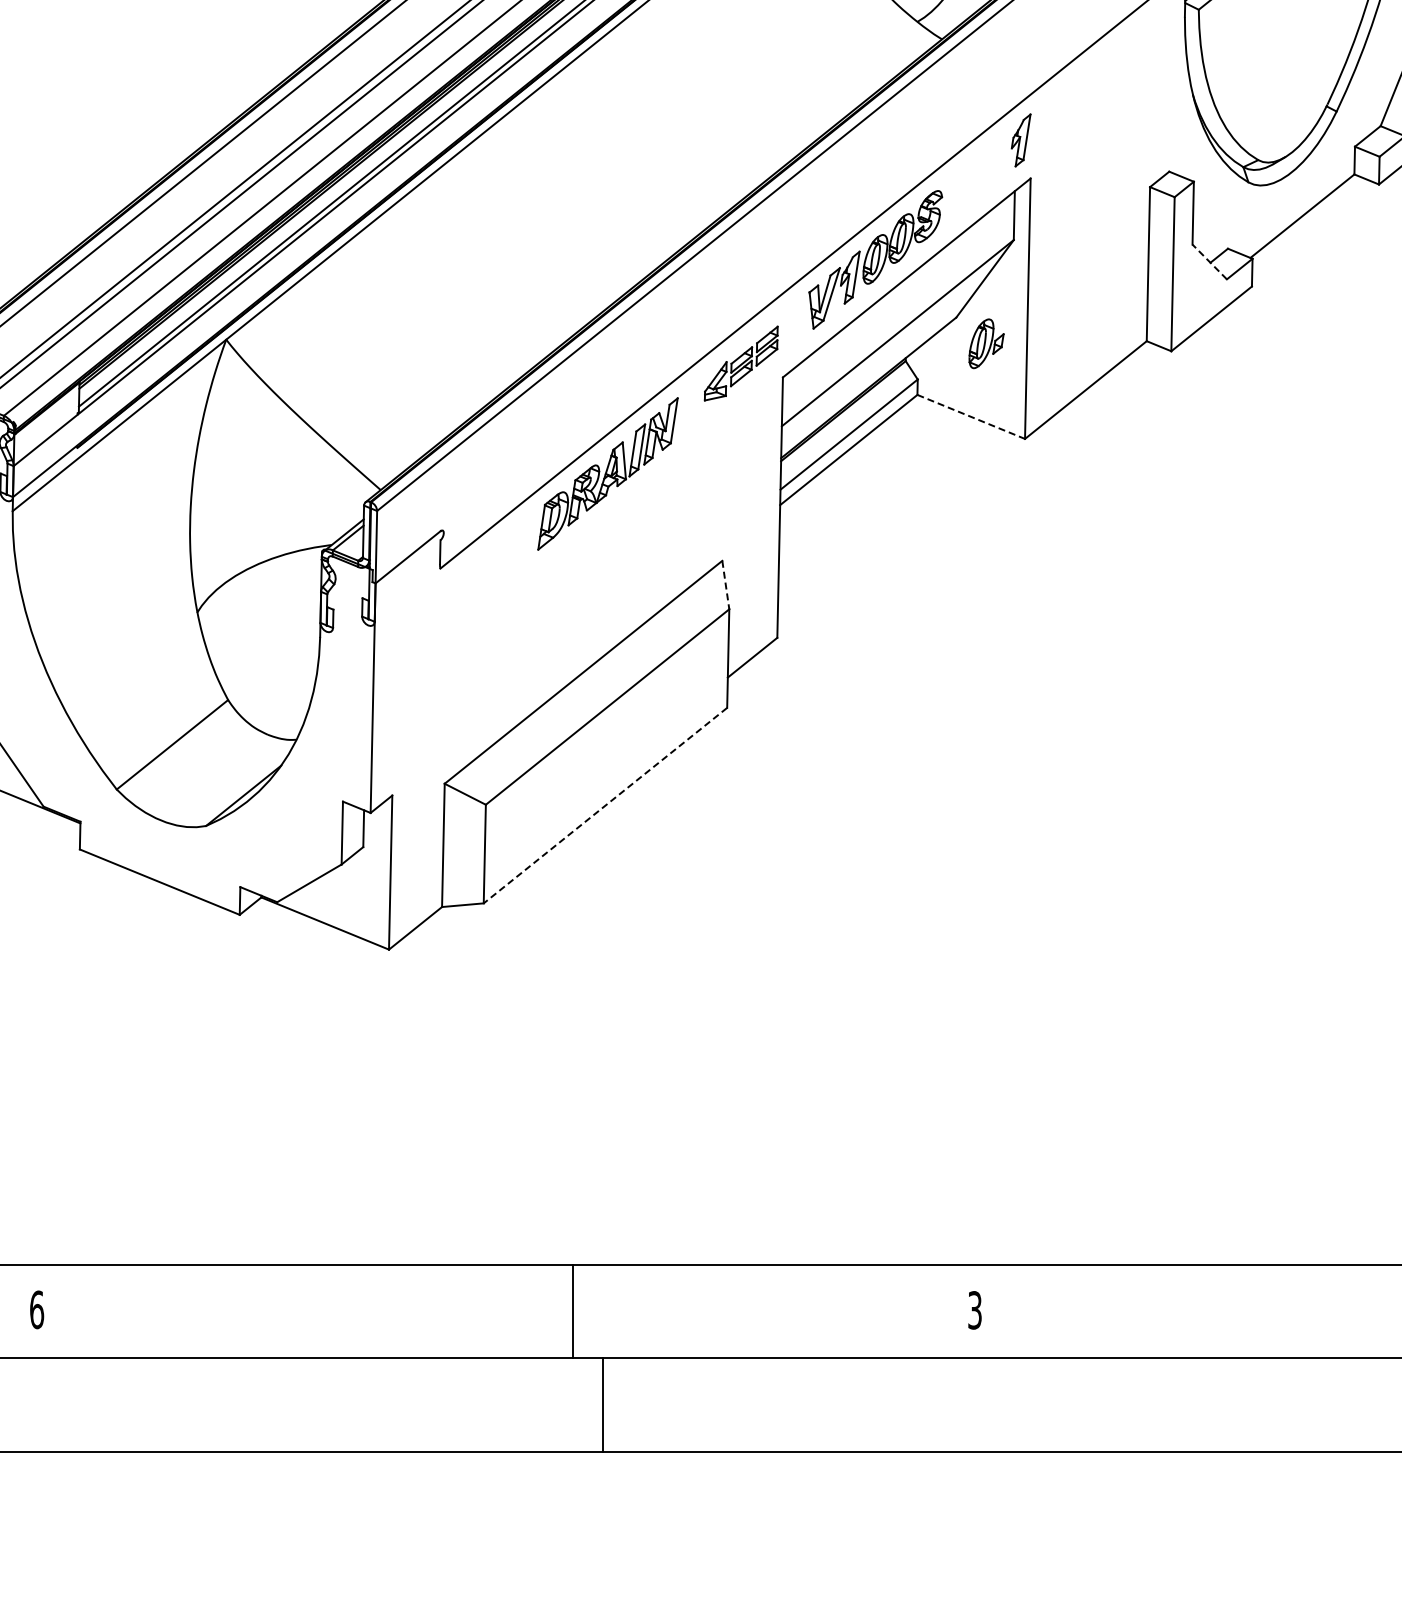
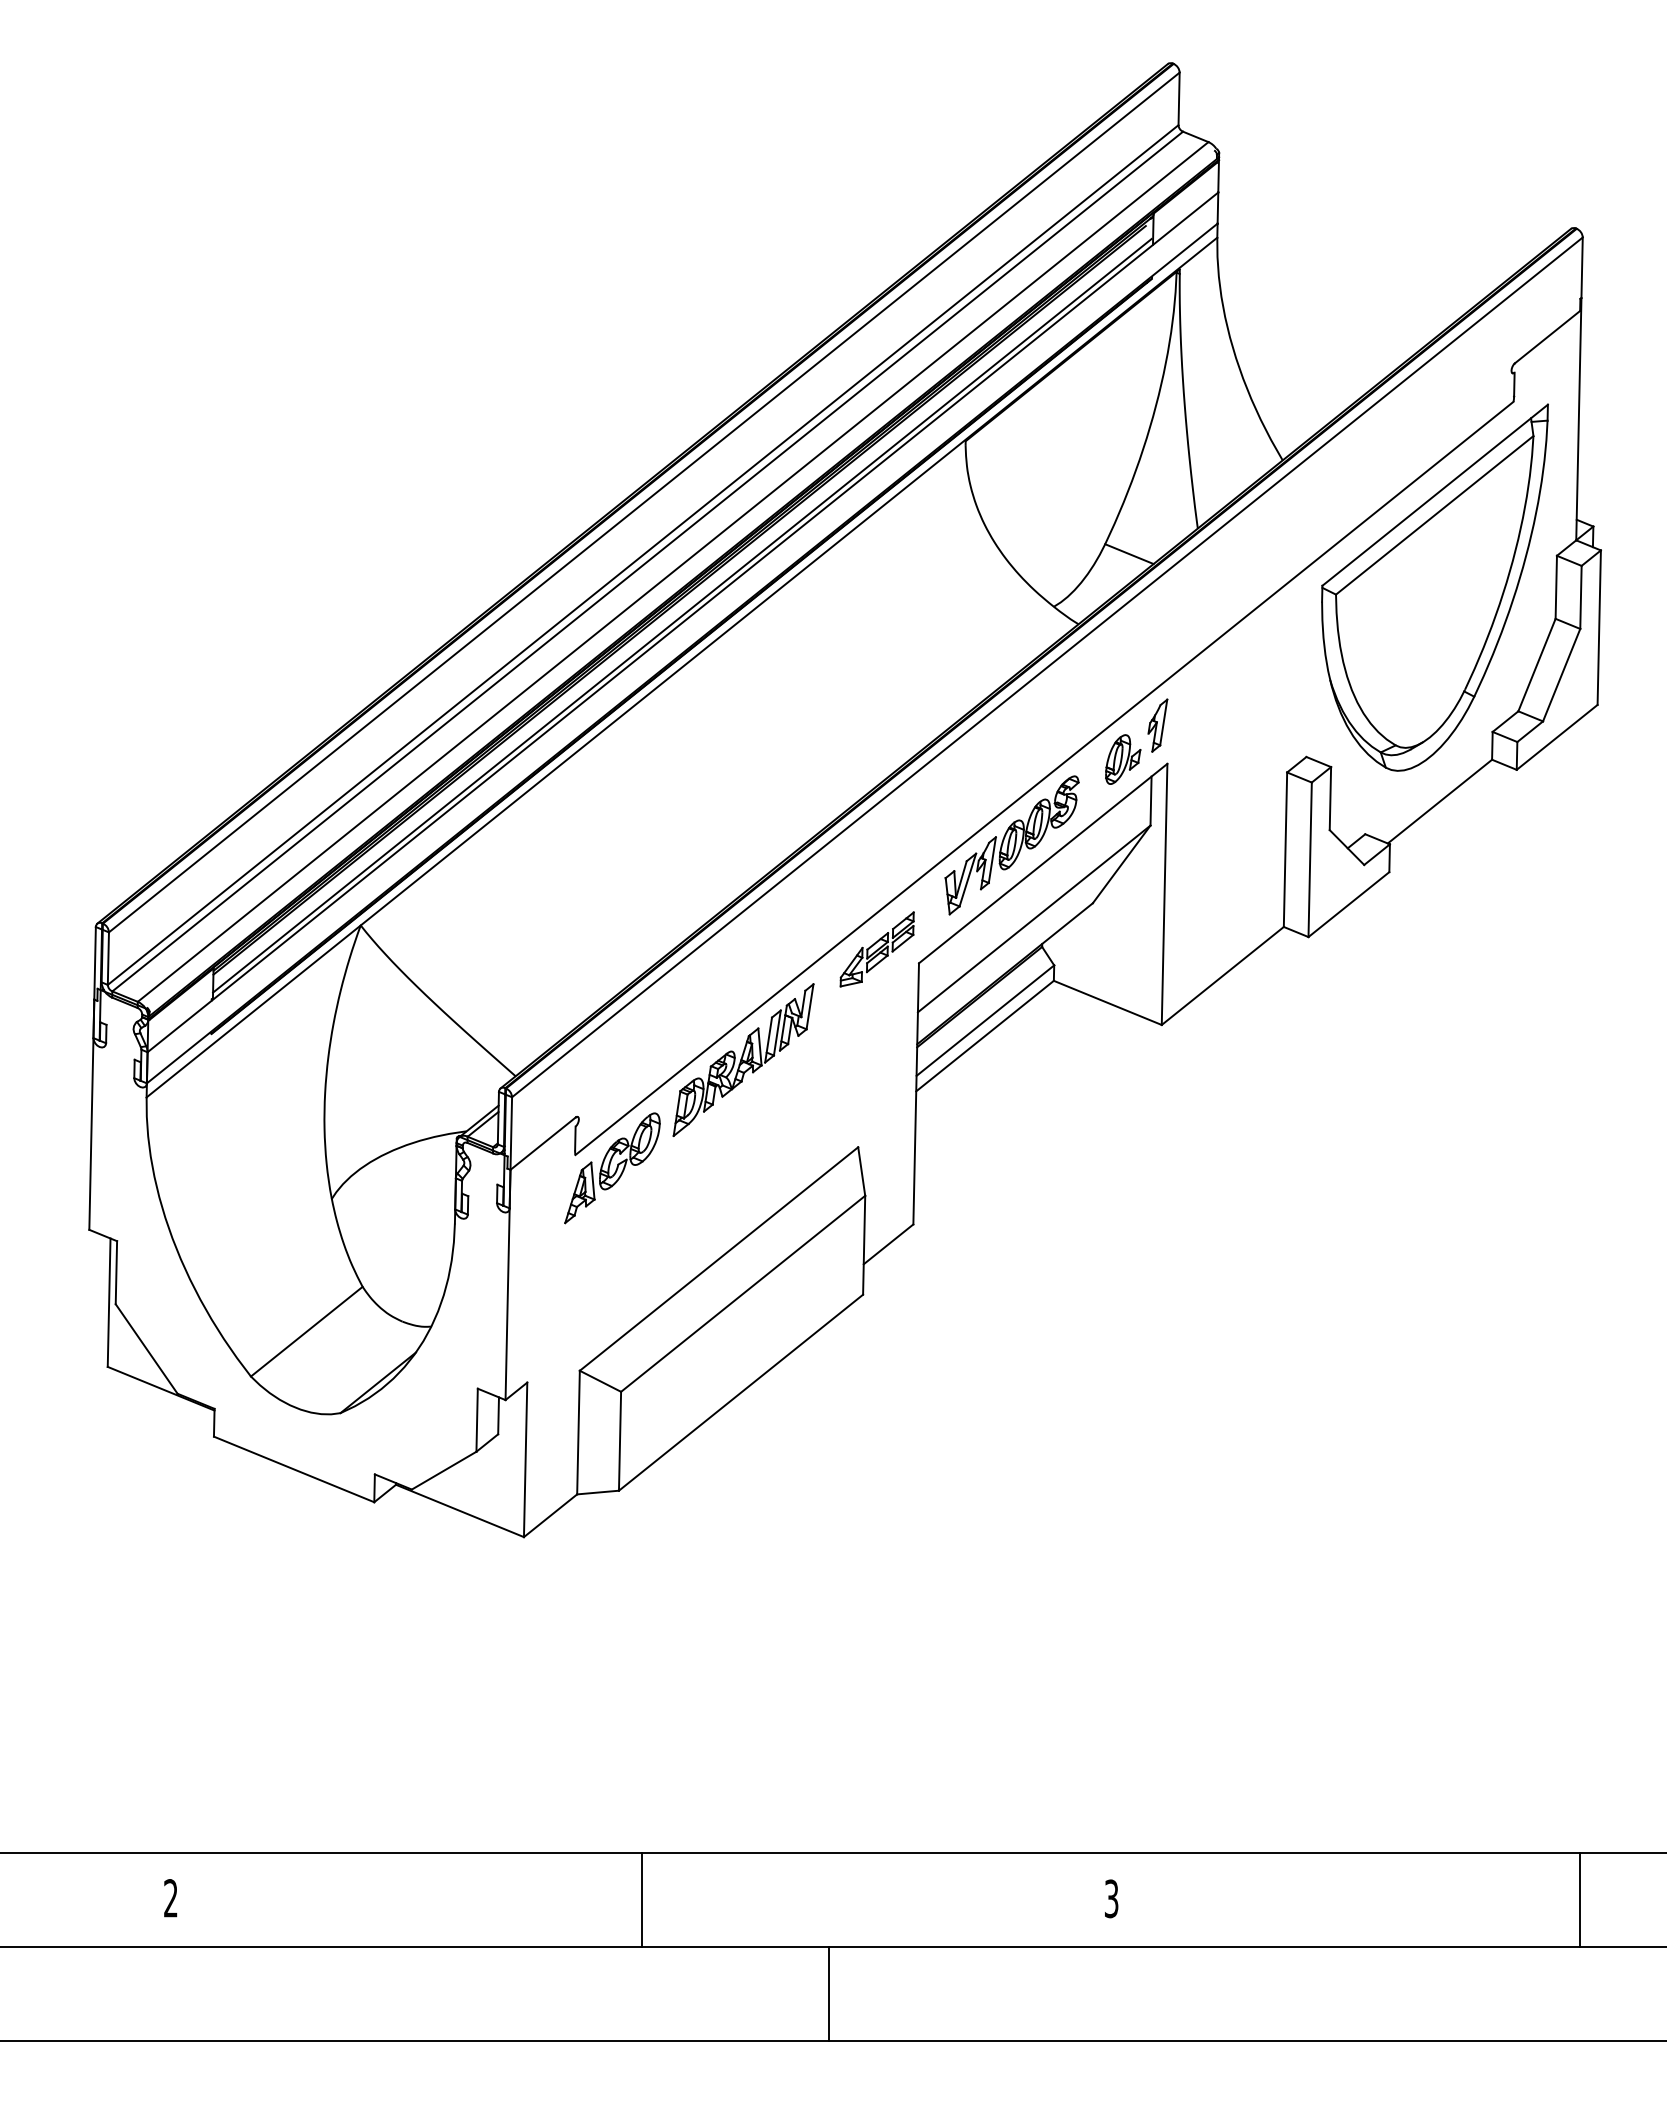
line: (1209, 261) -> (1346, 847), dashed -> solid
part: (986, 343) -> (1123, 759), moved
line: (971, 417) -> (1108, 1003), dashed -> solid
part: (477, 582) -> (612, 1168), added
line: (725, 585) -> (861, 1171), dashed -> solid
line: (605, 805) -> (741, 1392), dashed -> solid
text: (37, 1310) -> (171, 1898), 6 -> 2
line: (573, 1312) -> (641, 1900), moved
line: (602, 1404) -> (829, 1993), moved

